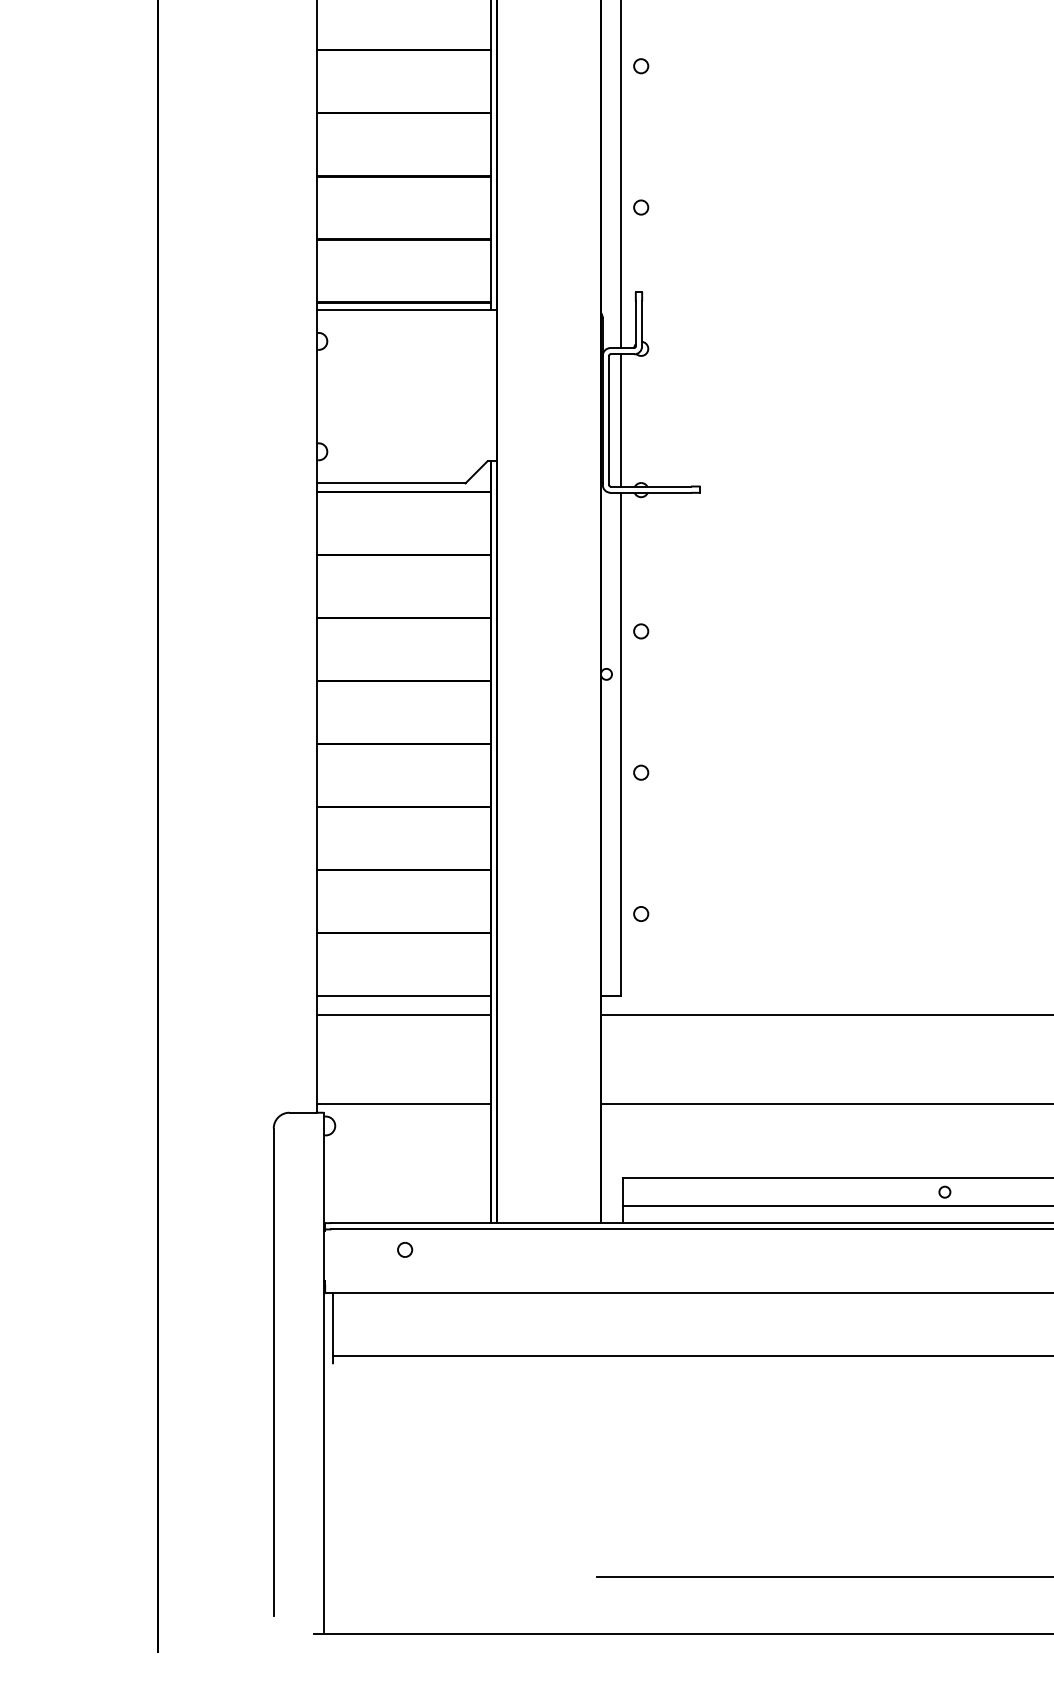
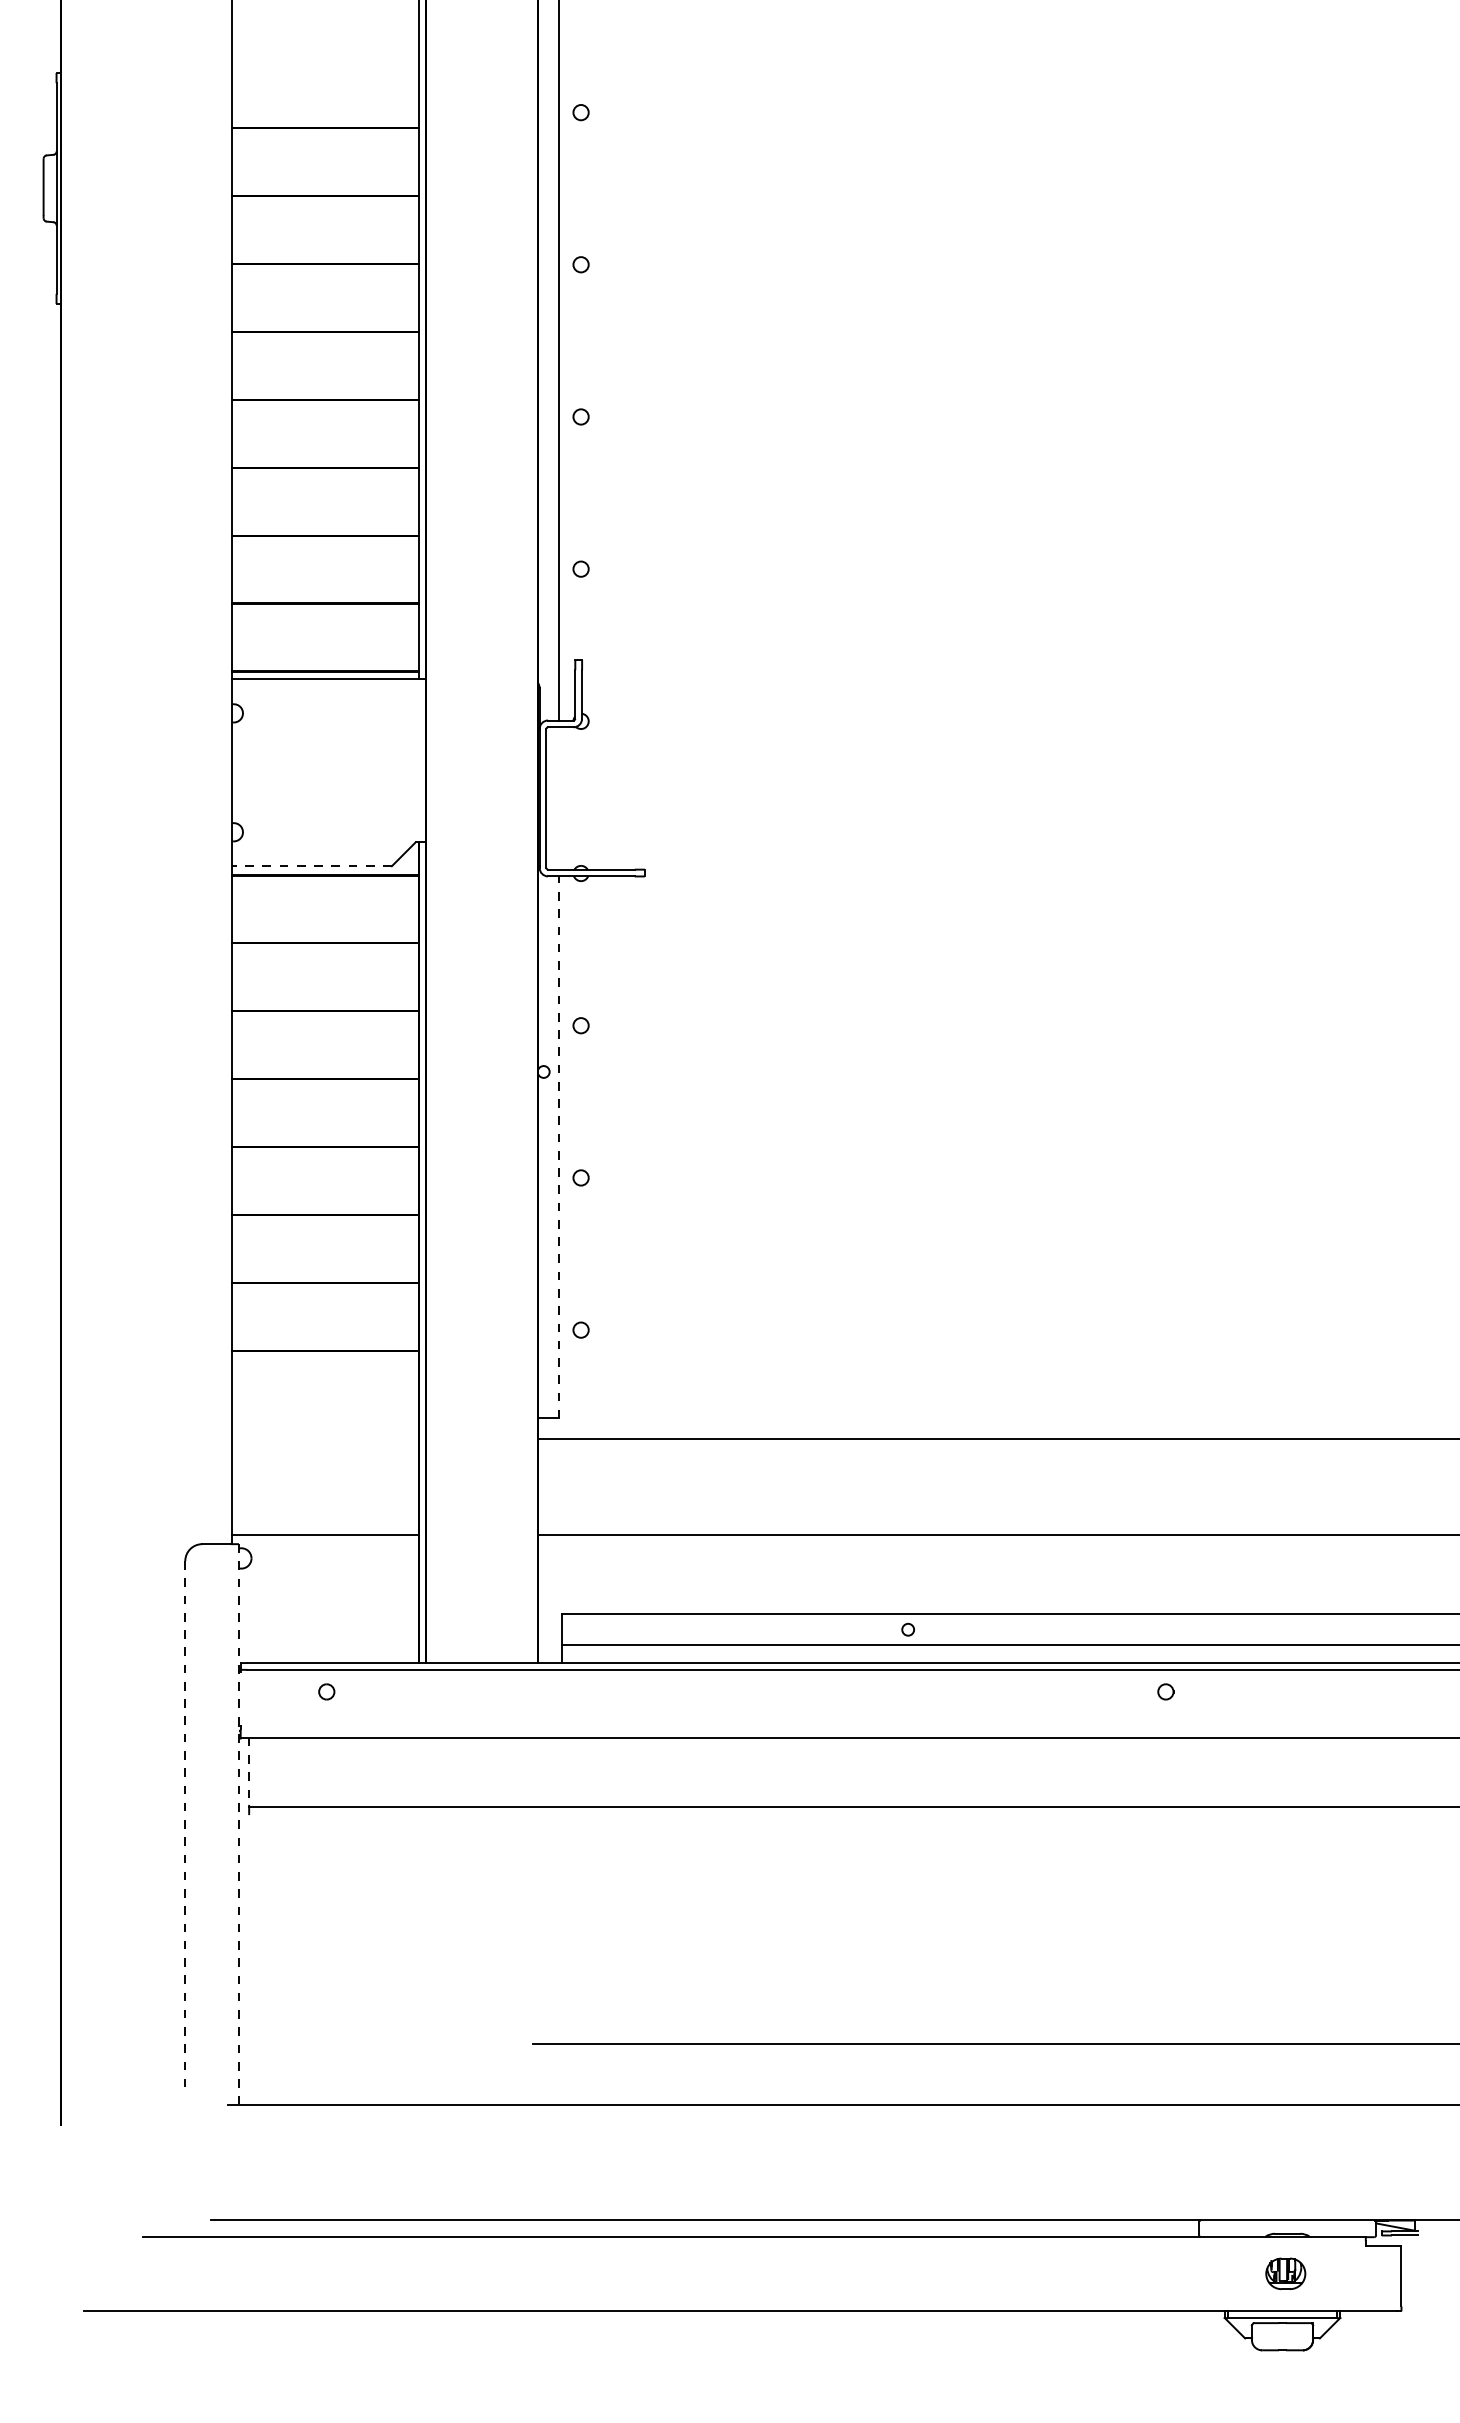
line: (621, 420) -> (559, 798), removed
line: (391, 483) -> (312, 866), solid -> dashed
line: (621, 744) -> (559, 1147), solid -> dashed
line: (403, 996) -> (325, 1418), removed
line: (403, 1015) -> (325, 1439), removed
line: (333, 1323) -> (249, 1771), solid -> dashed
line: (273, 1372) -> (185, 1823), solid -> dashed
line: (323, 1372) -> (238, 1823), solid -> dashed

